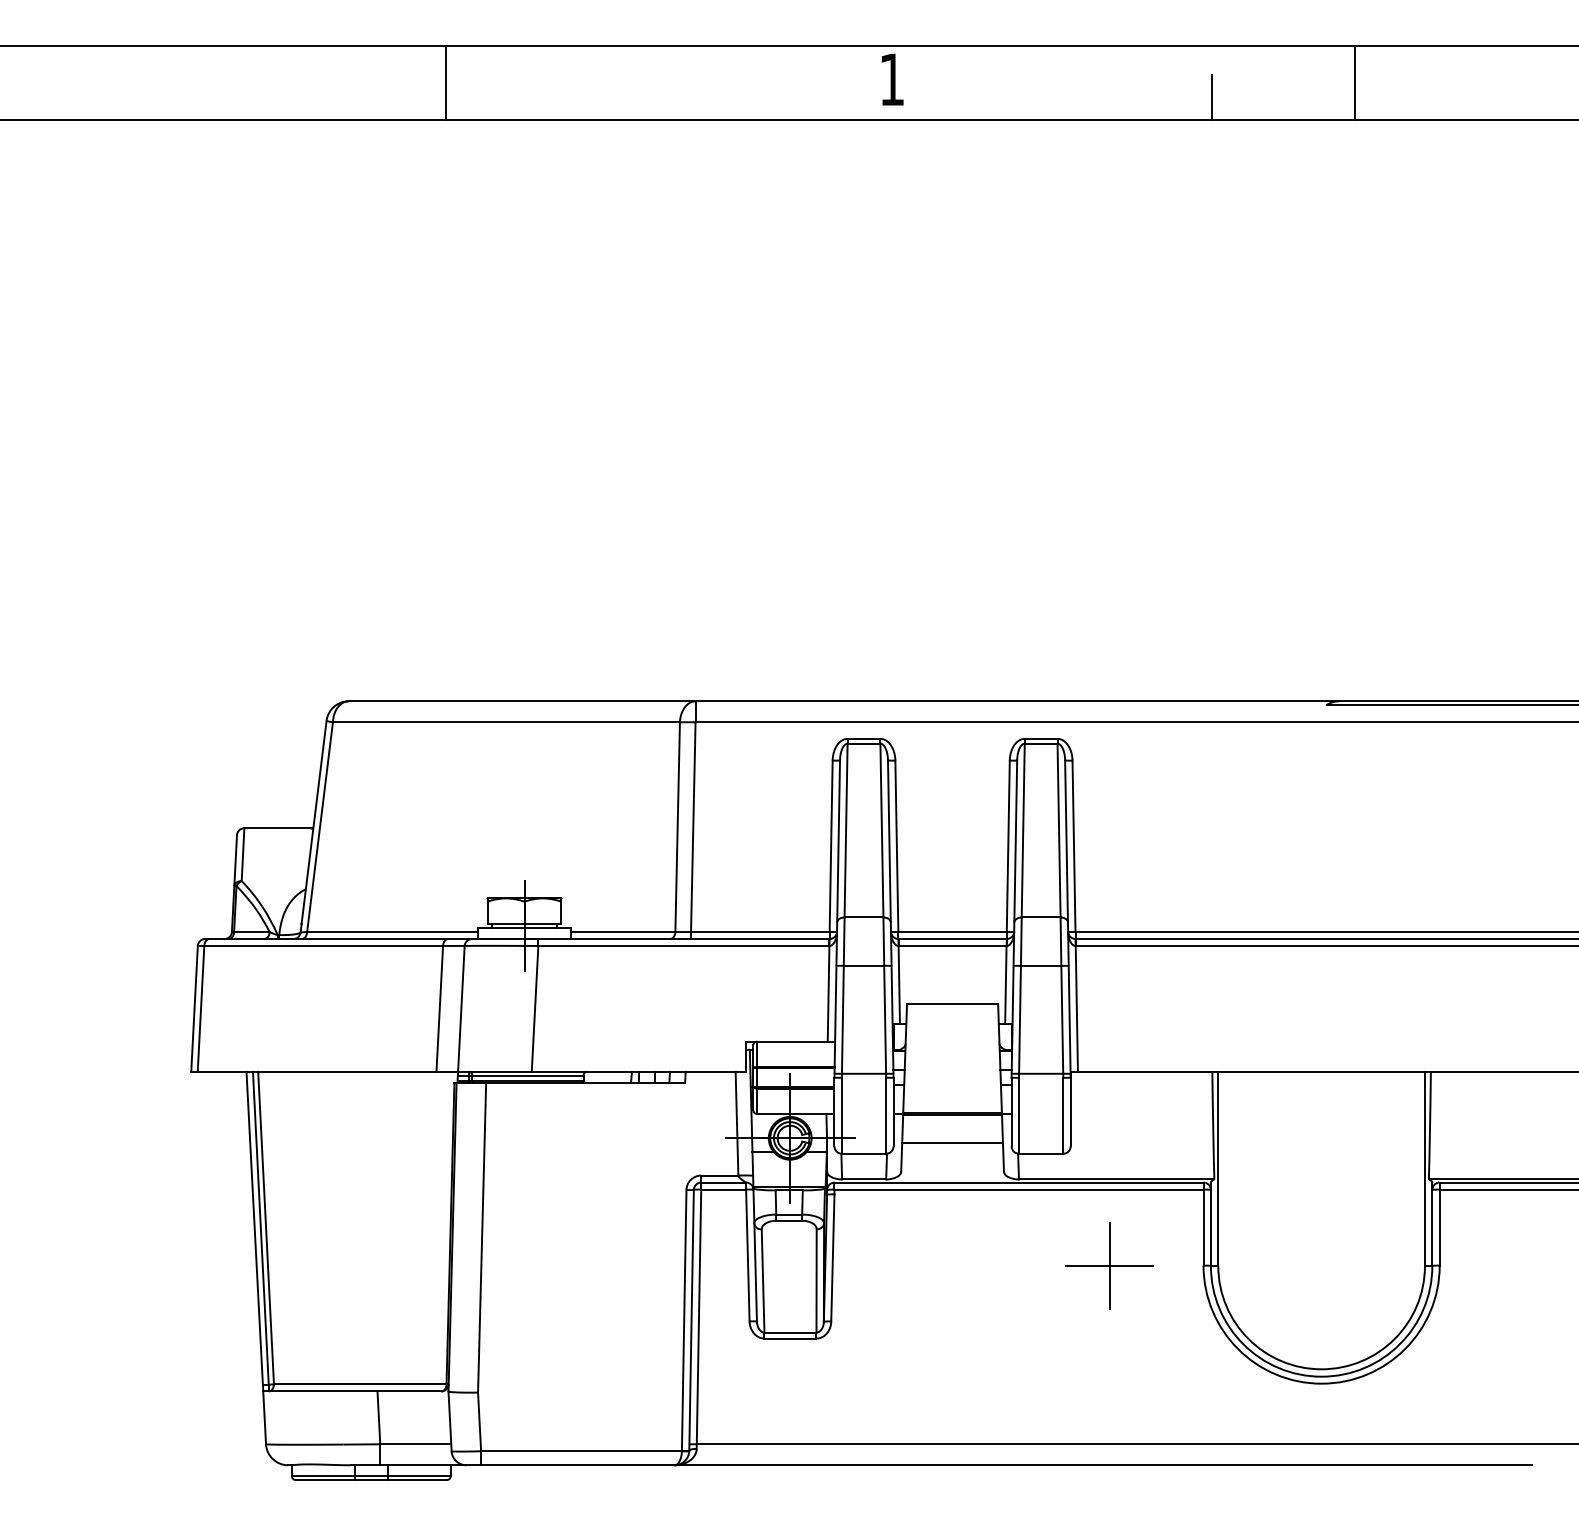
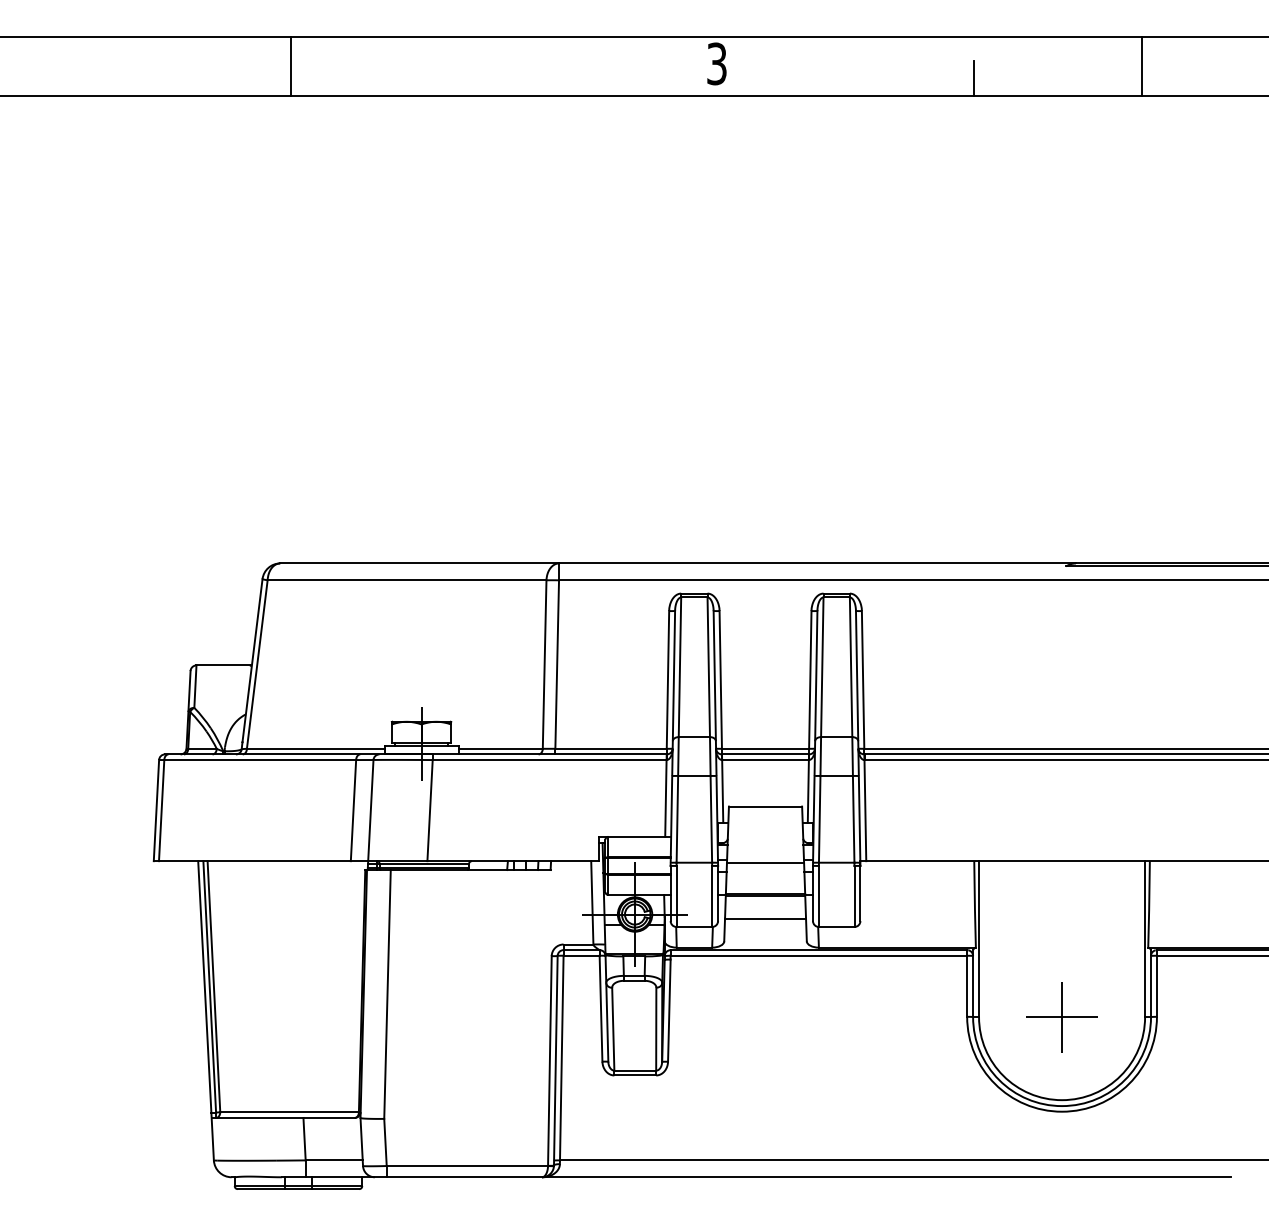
text: (892, 79) -> (717, 63), 1 -> 3
line: (446, 82) -> (291, 66), moved
line: (1355, 82) -> (1142, 66), moved
line: (952, 1073) -> (765, 862), added
part: (1109, 1265) -> (1061, 1016), moved

